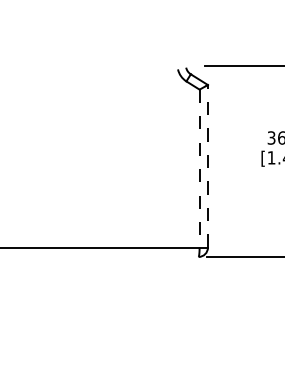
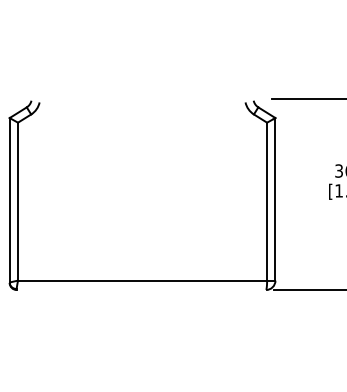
line: (207, 165) -> (275, 198), dashed -> solid
line: (199, 168) -> (267, 201), dashed -> solid

